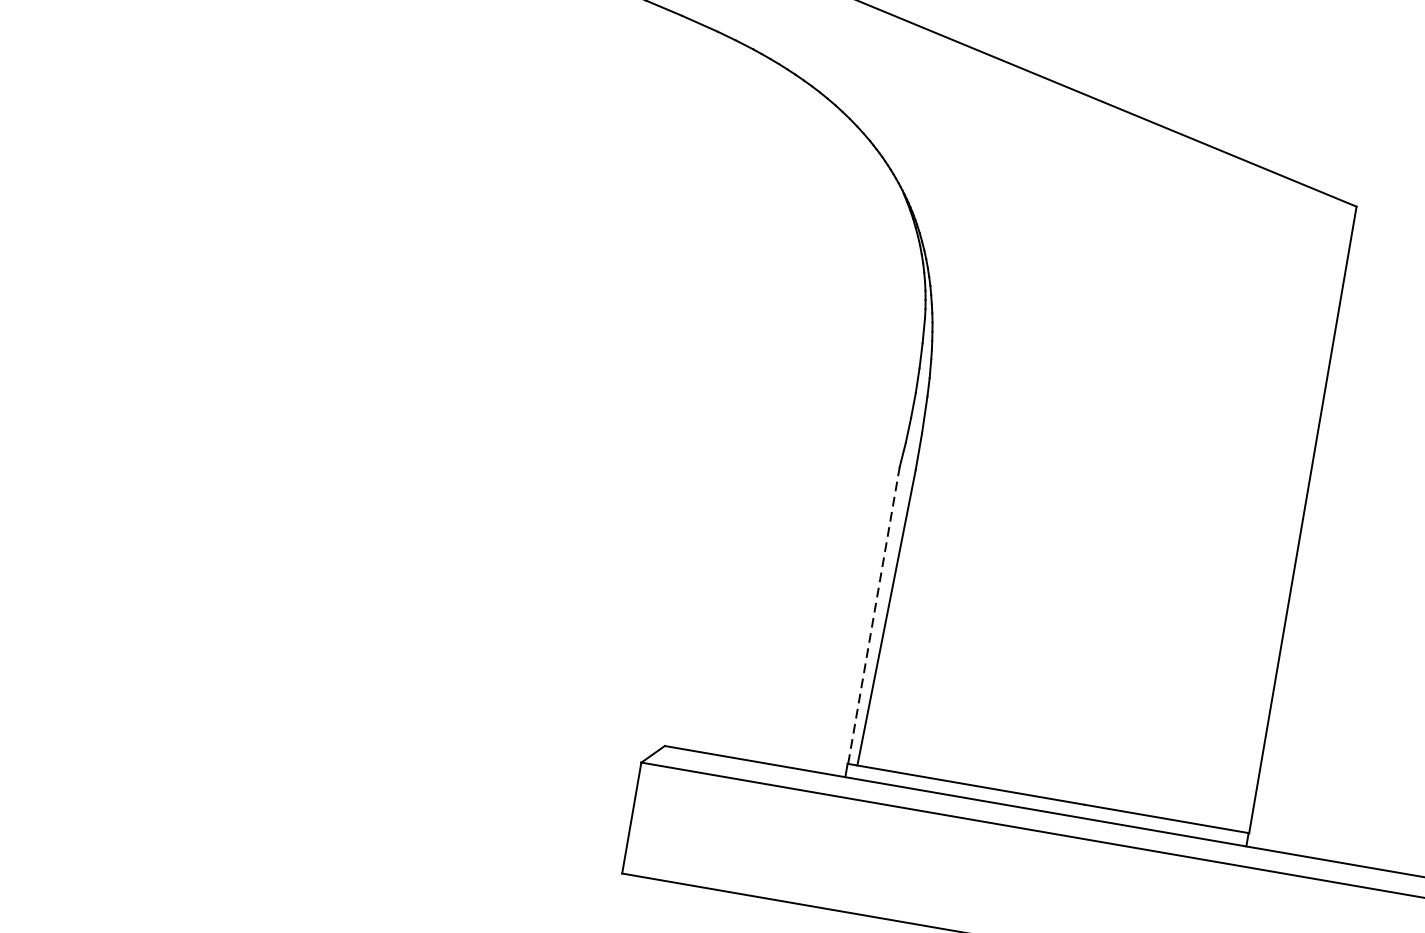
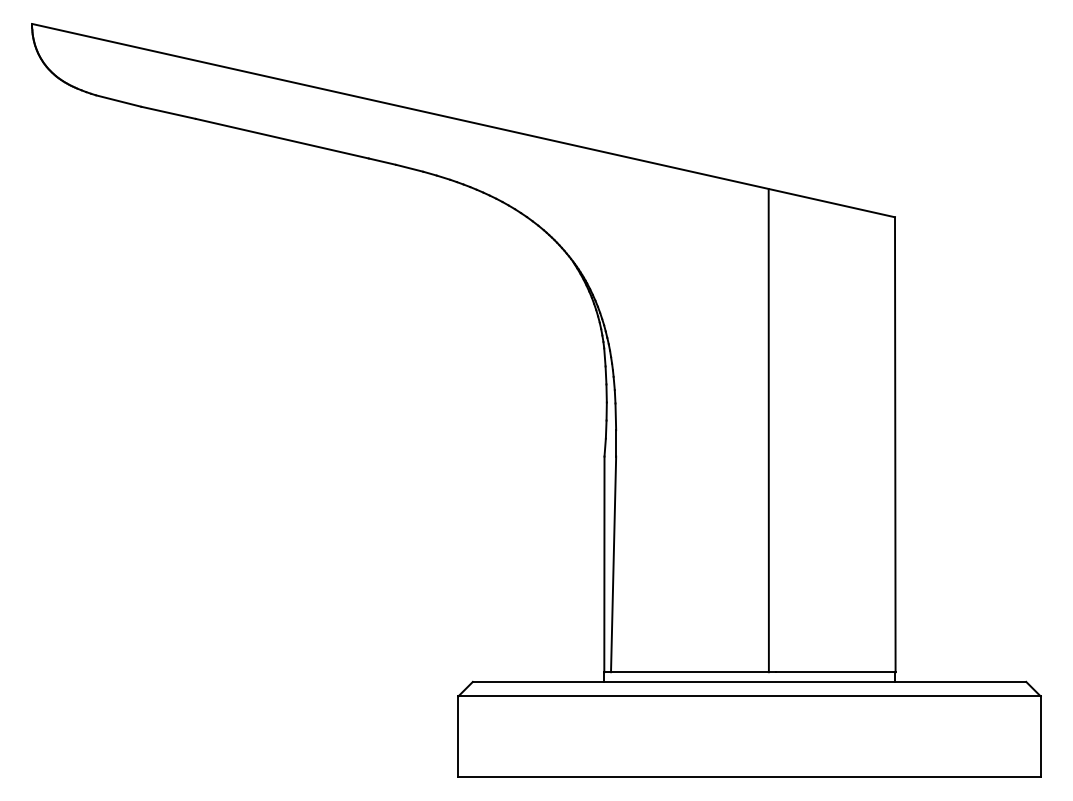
line: (1131, 470) -> (768, 430), added
line: (874, 615) -> (604, 564), dashed -> solid

